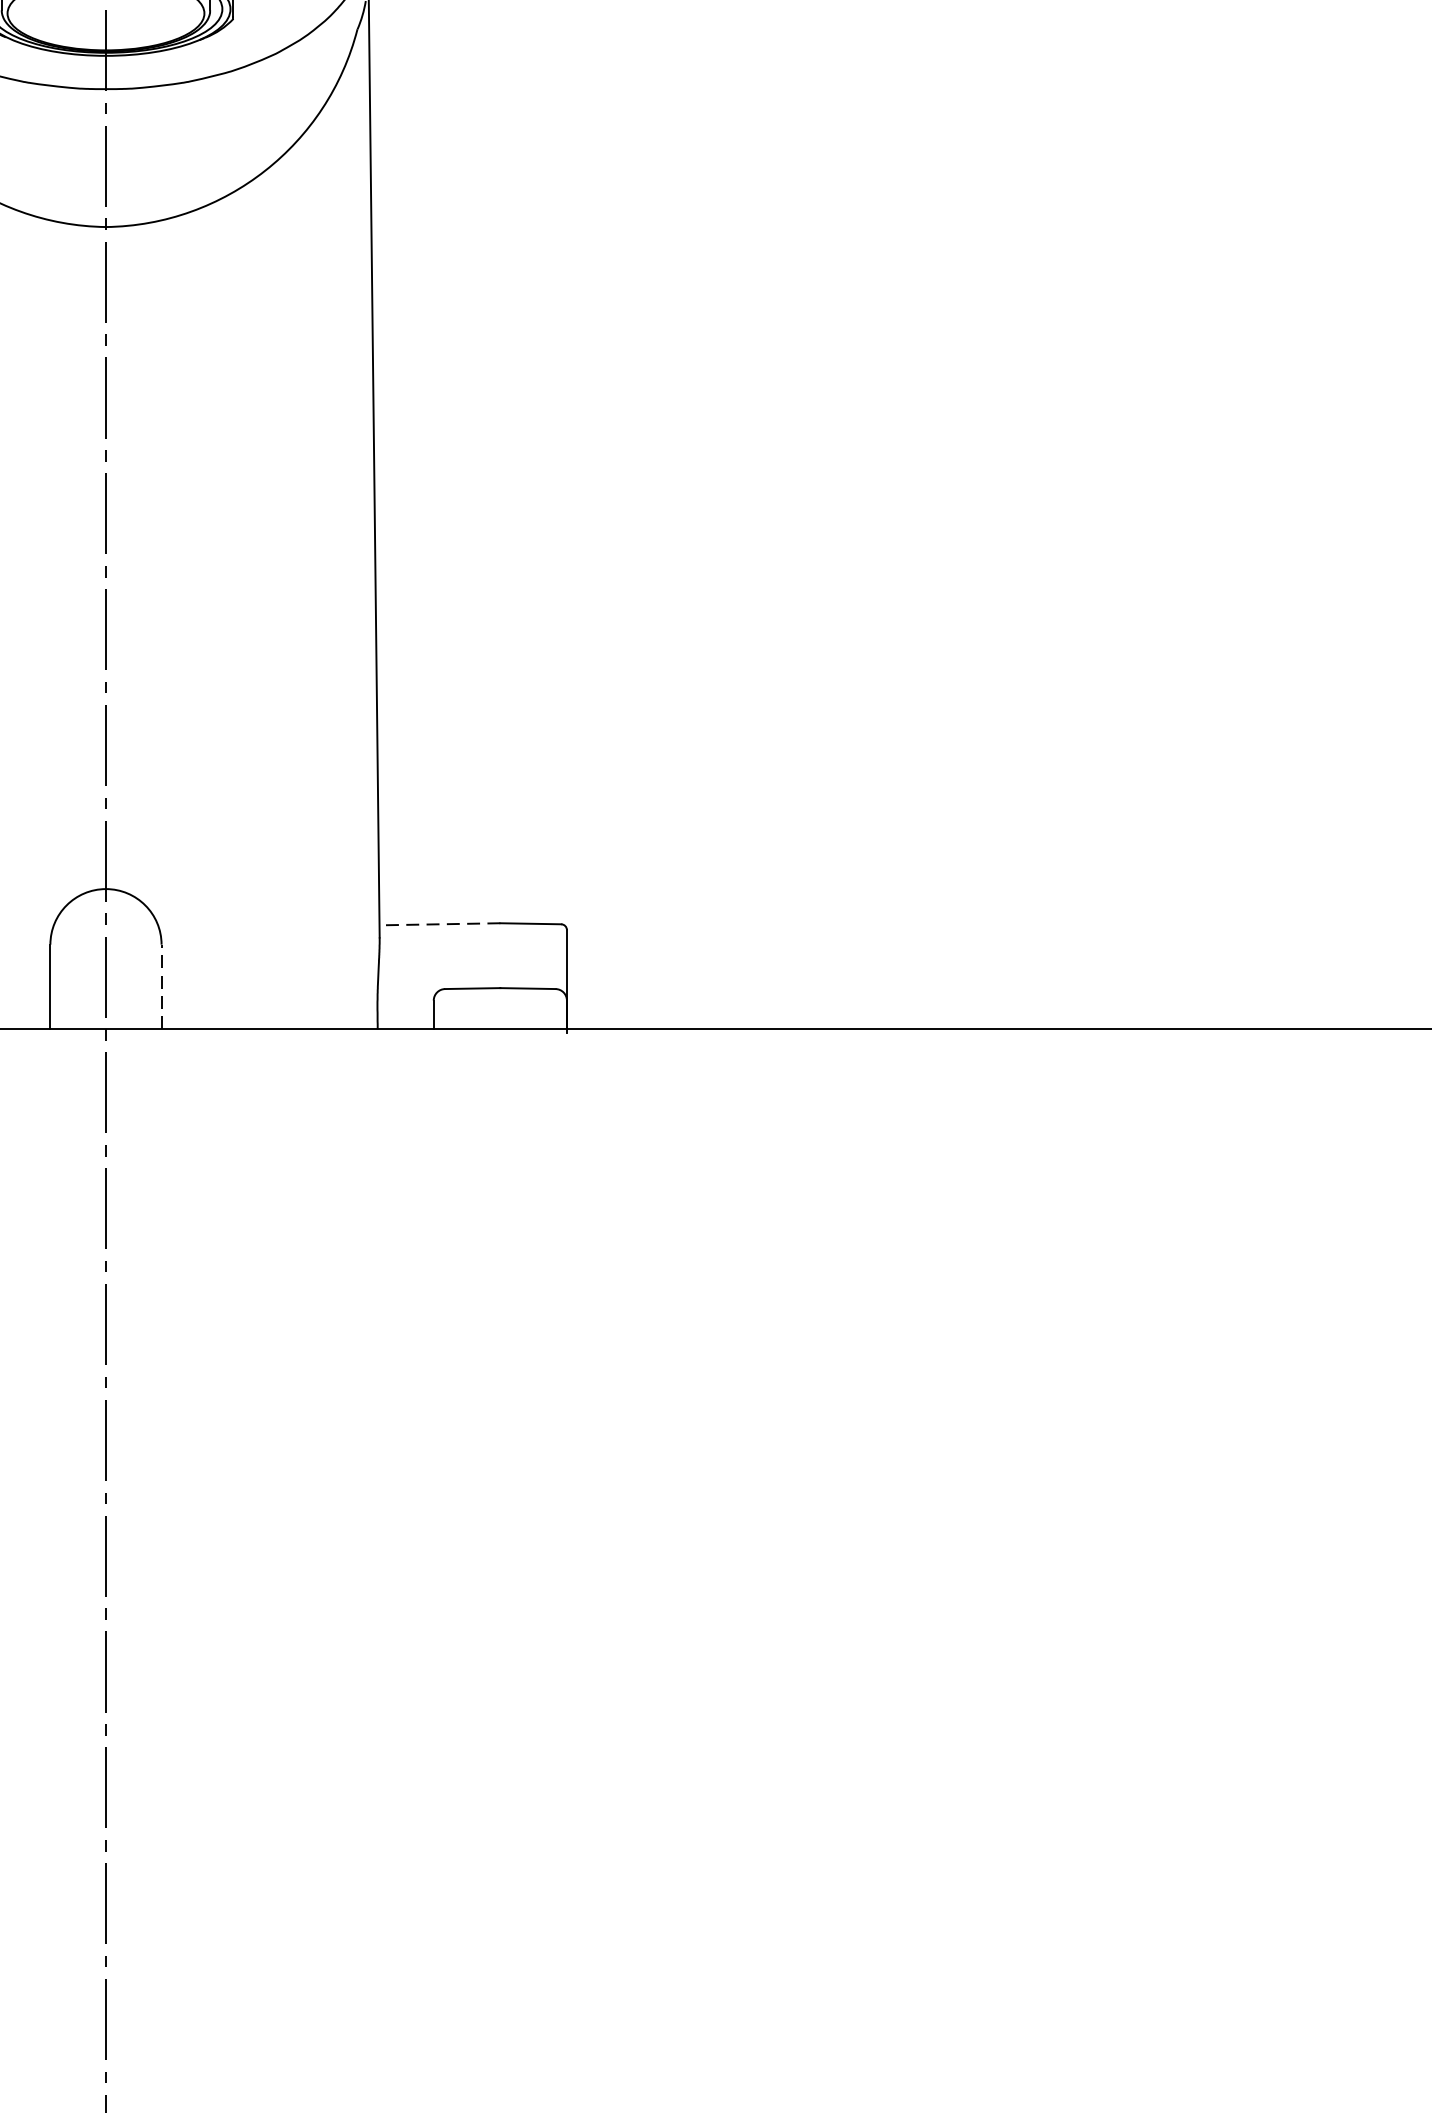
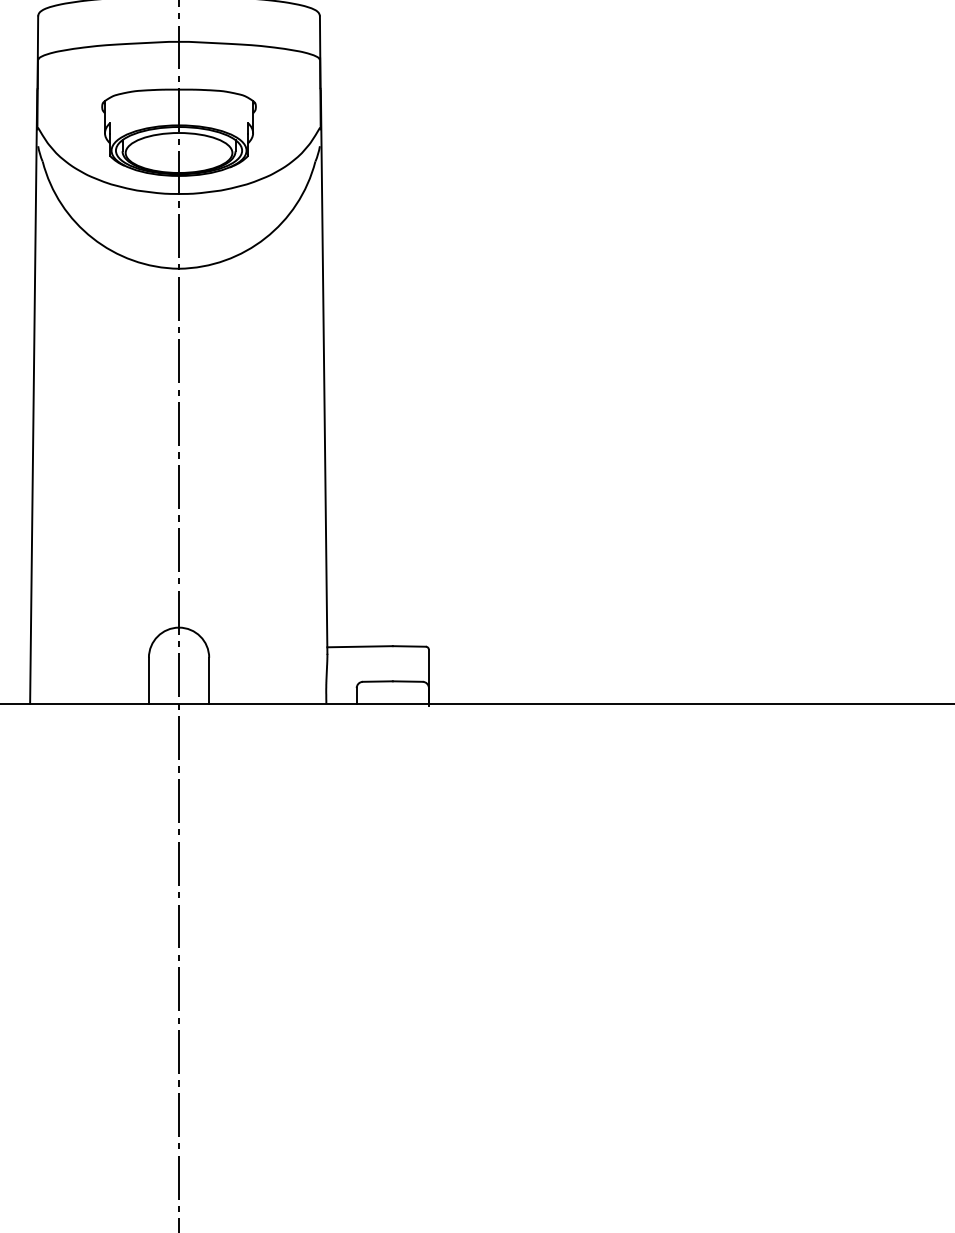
line: (440, 923) -> (360, 646), dashed -> solid
line: (162, 986) -> (209, 680), dashed -> solid

